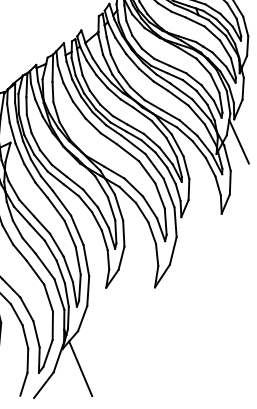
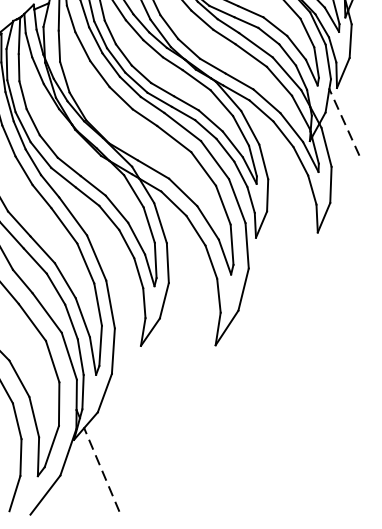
line: (239, 141) -> (345, 121), solid -> dashed
line: (80, 368) -> (101, 469), solid -> dashed

